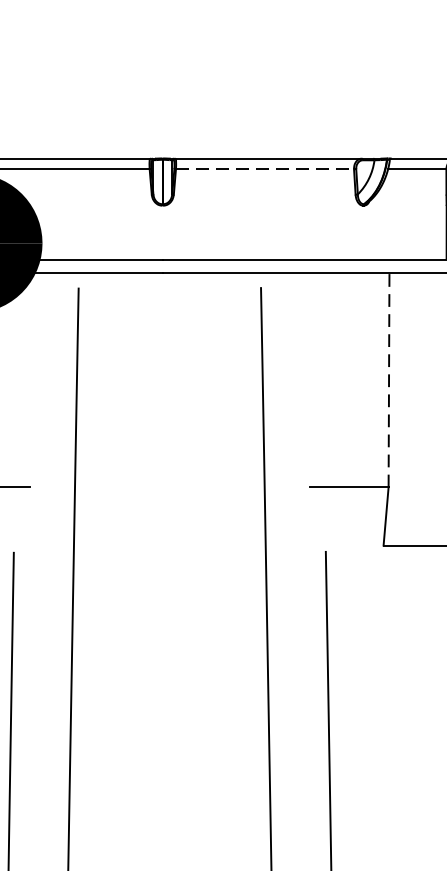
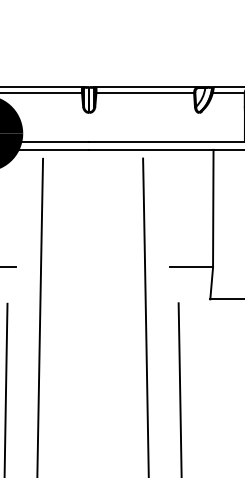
line: (265, 168) -> (145, 92), dashed -> solid
line: (389, 379) -> (213, 208), dashed -> solid

